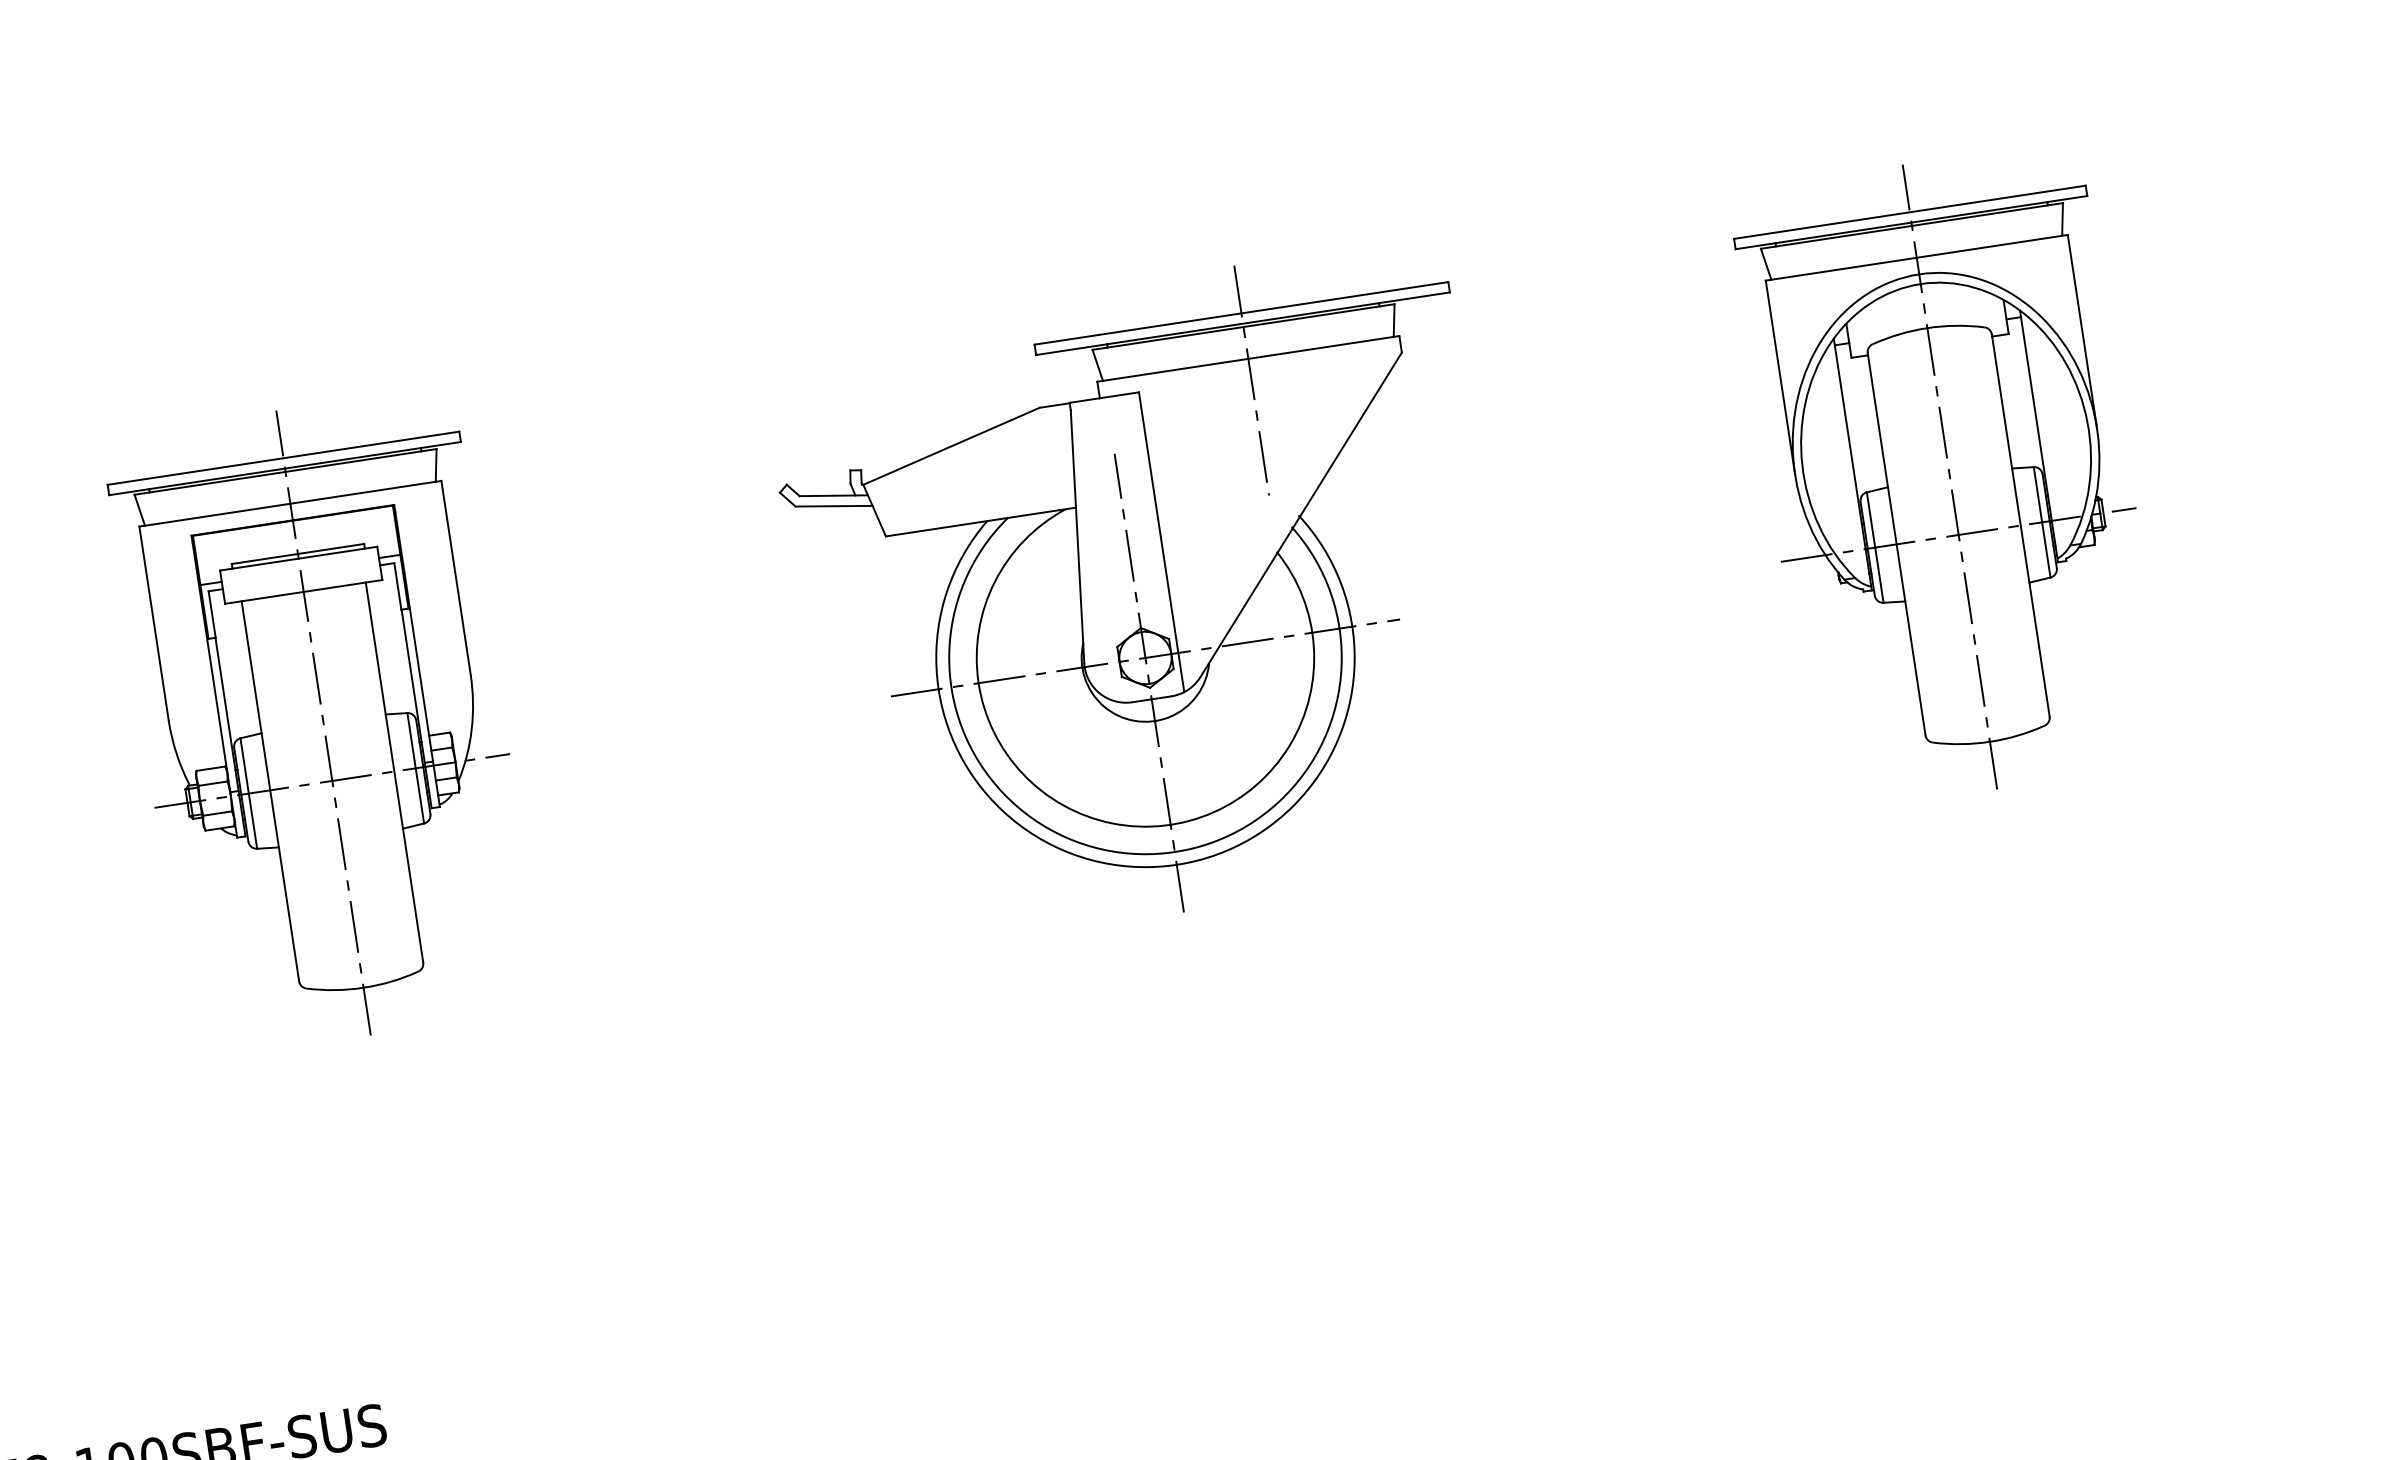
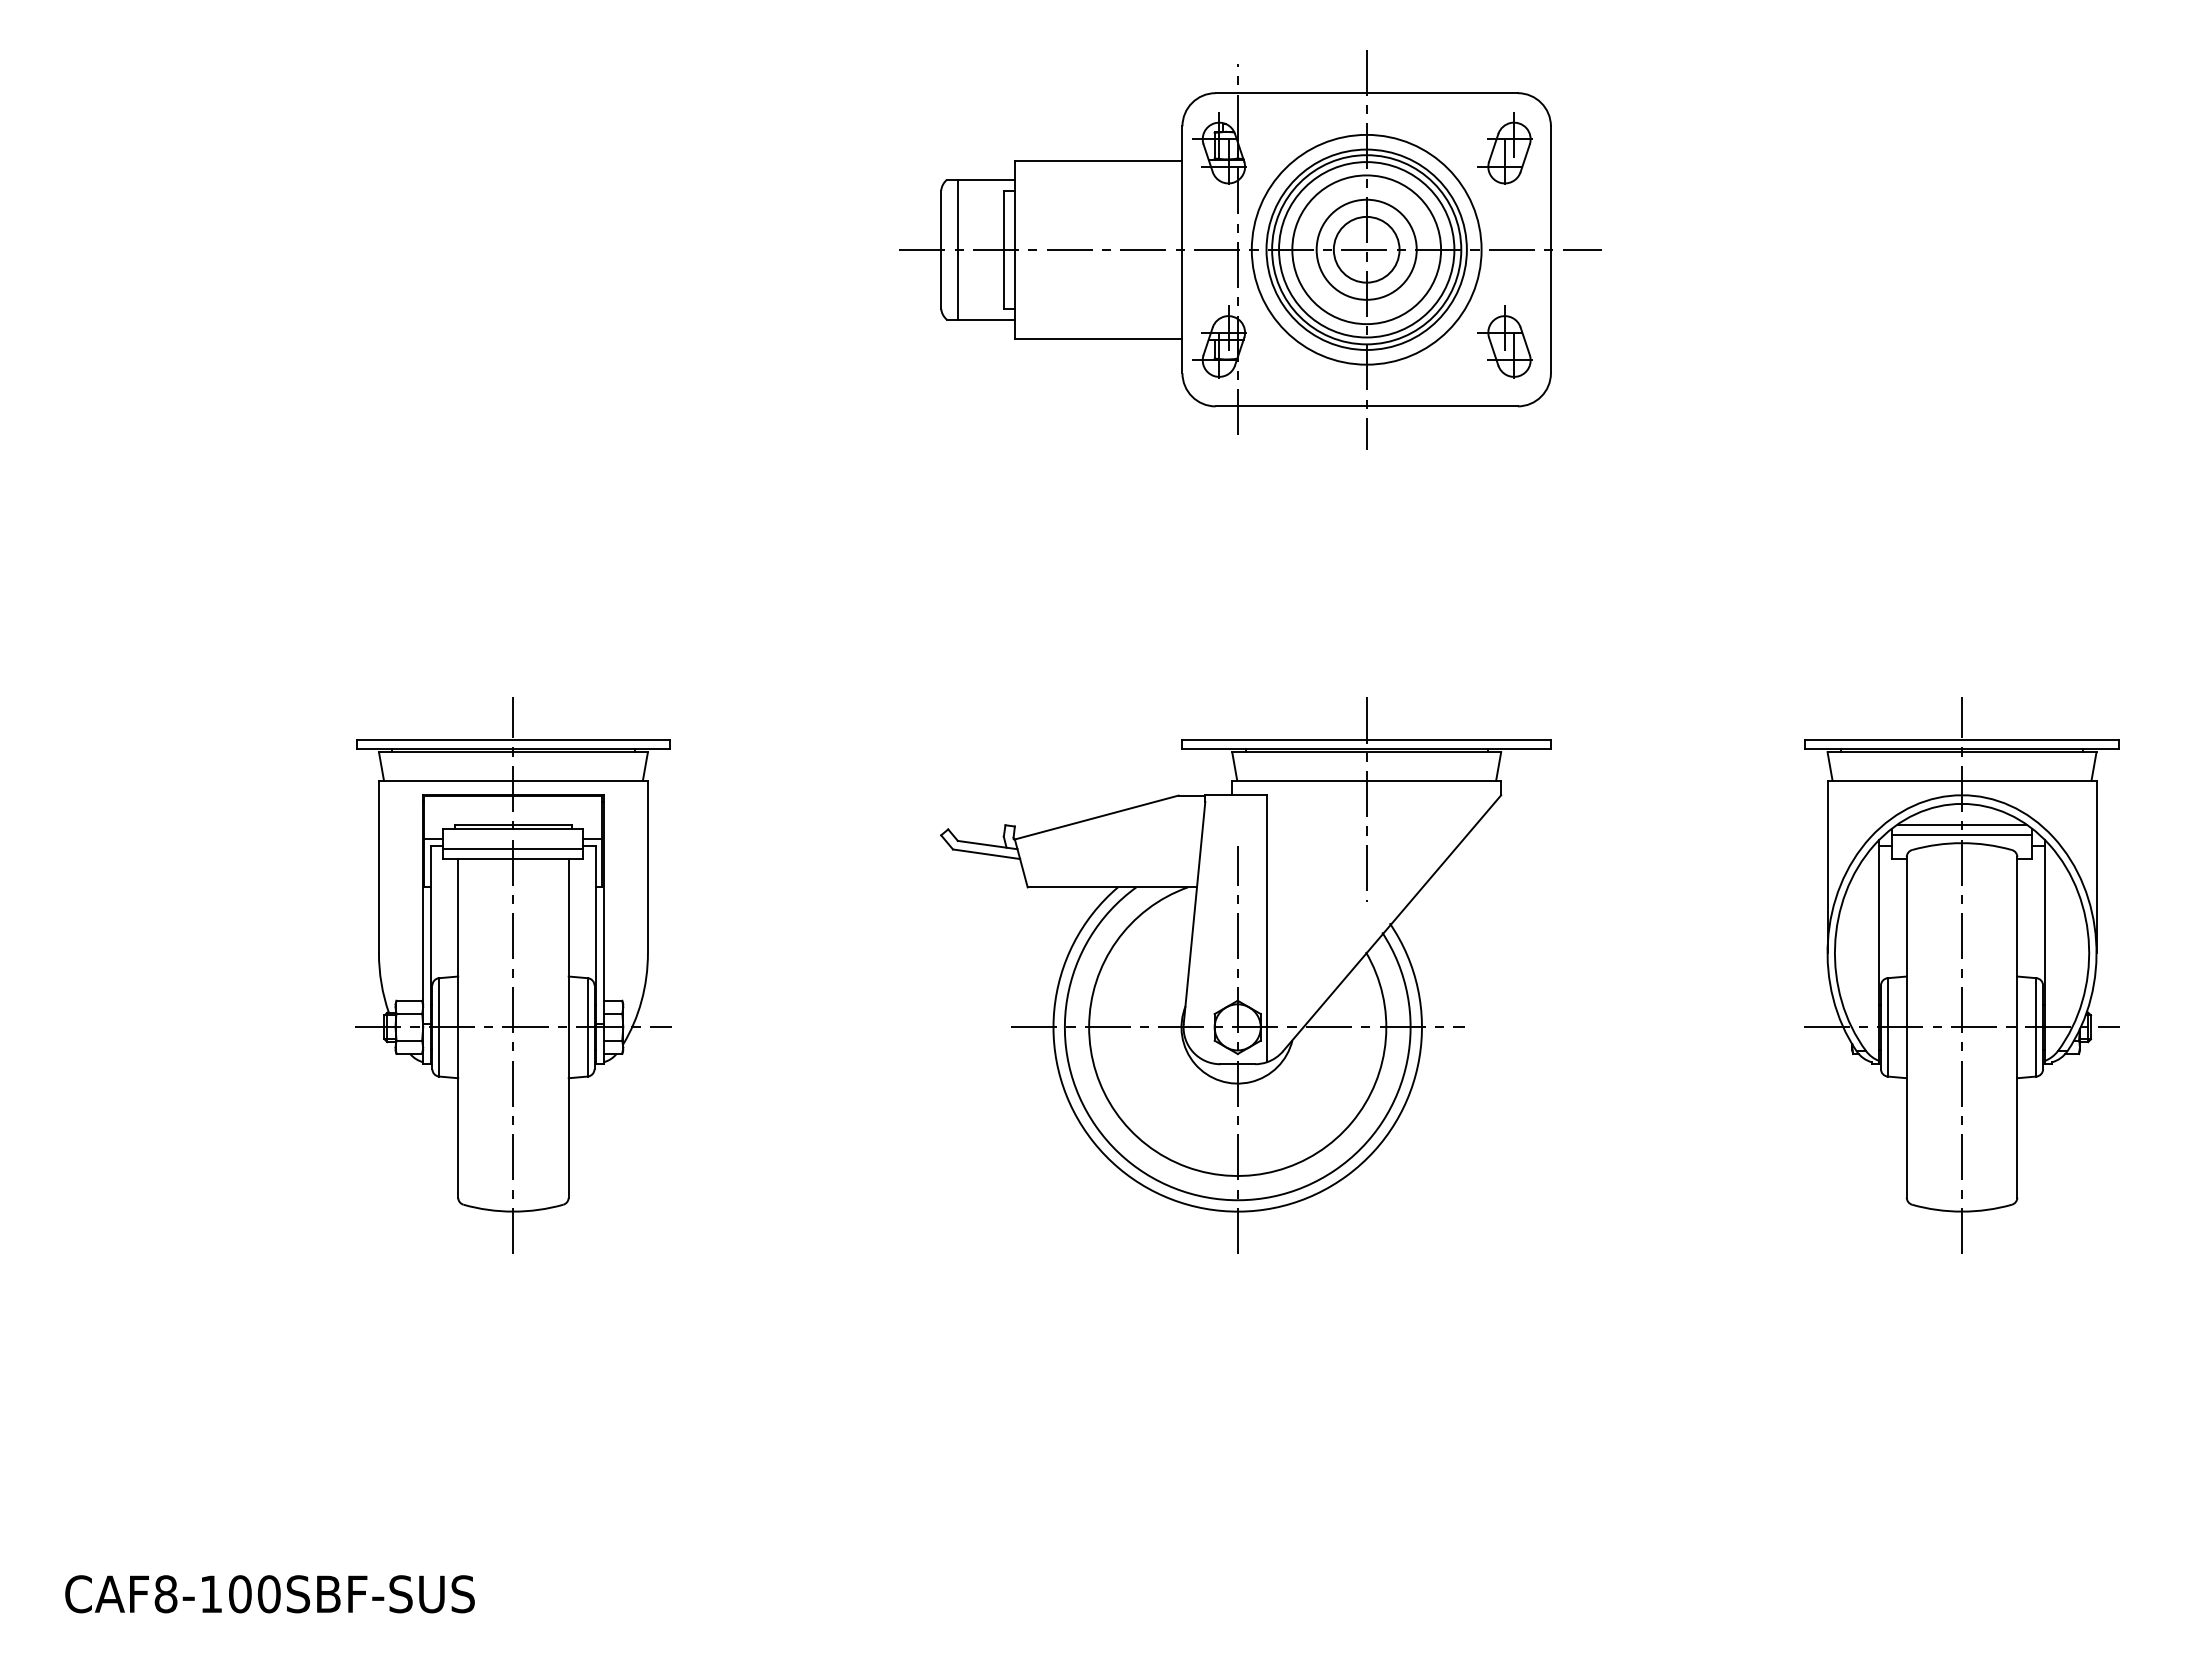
line: (1923, 307) -> (1961, 824), added
line: (1926, 319) -> (1962, 835), added
line: (302, 581) -> (513, 849), added

